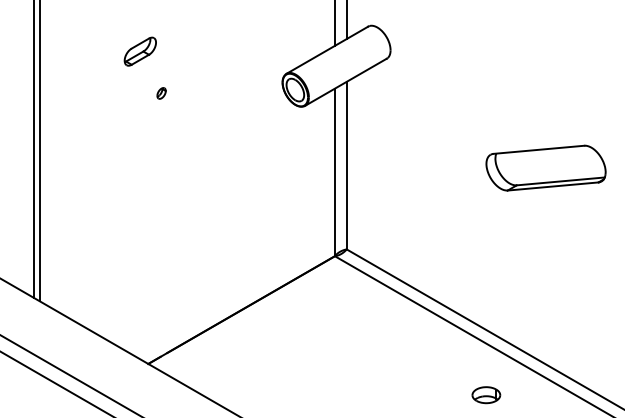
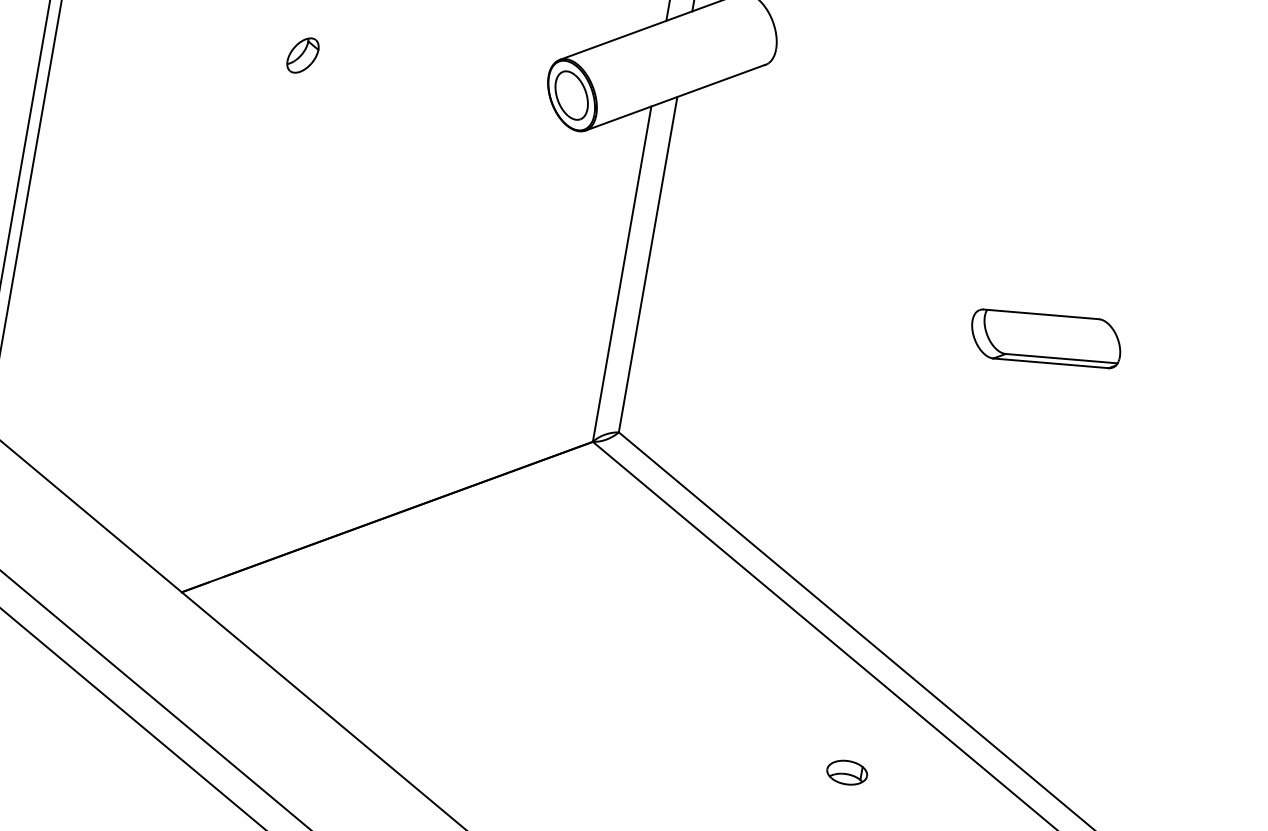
part: (161, 93) -> (302, 55), size x1.67
part: (545, 167) -> (1045, 337), size x0.62
part: (485, 394) -> (845, 771), size x0.71

